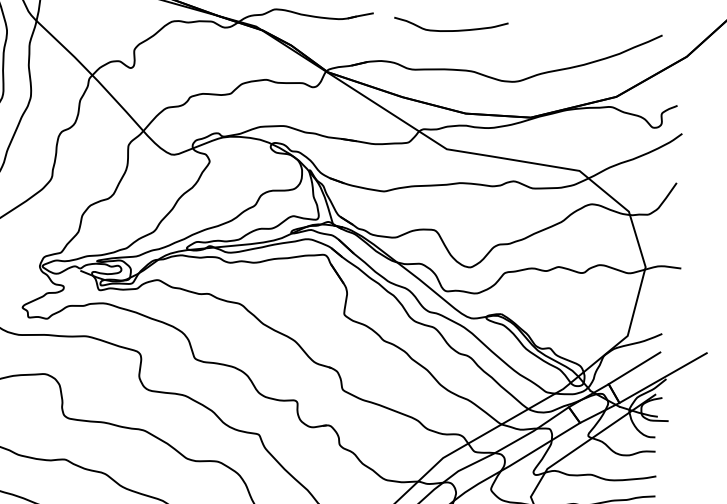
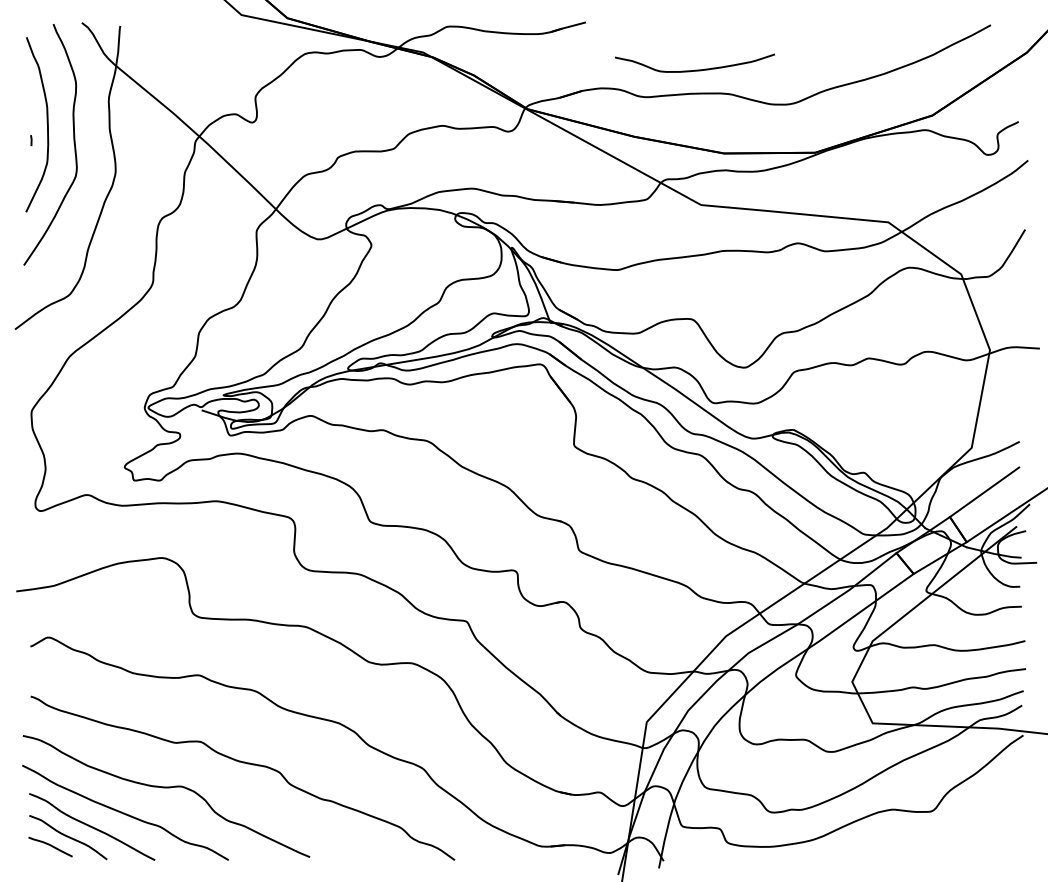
curve: (450, 30) -> (694, 69), moved

